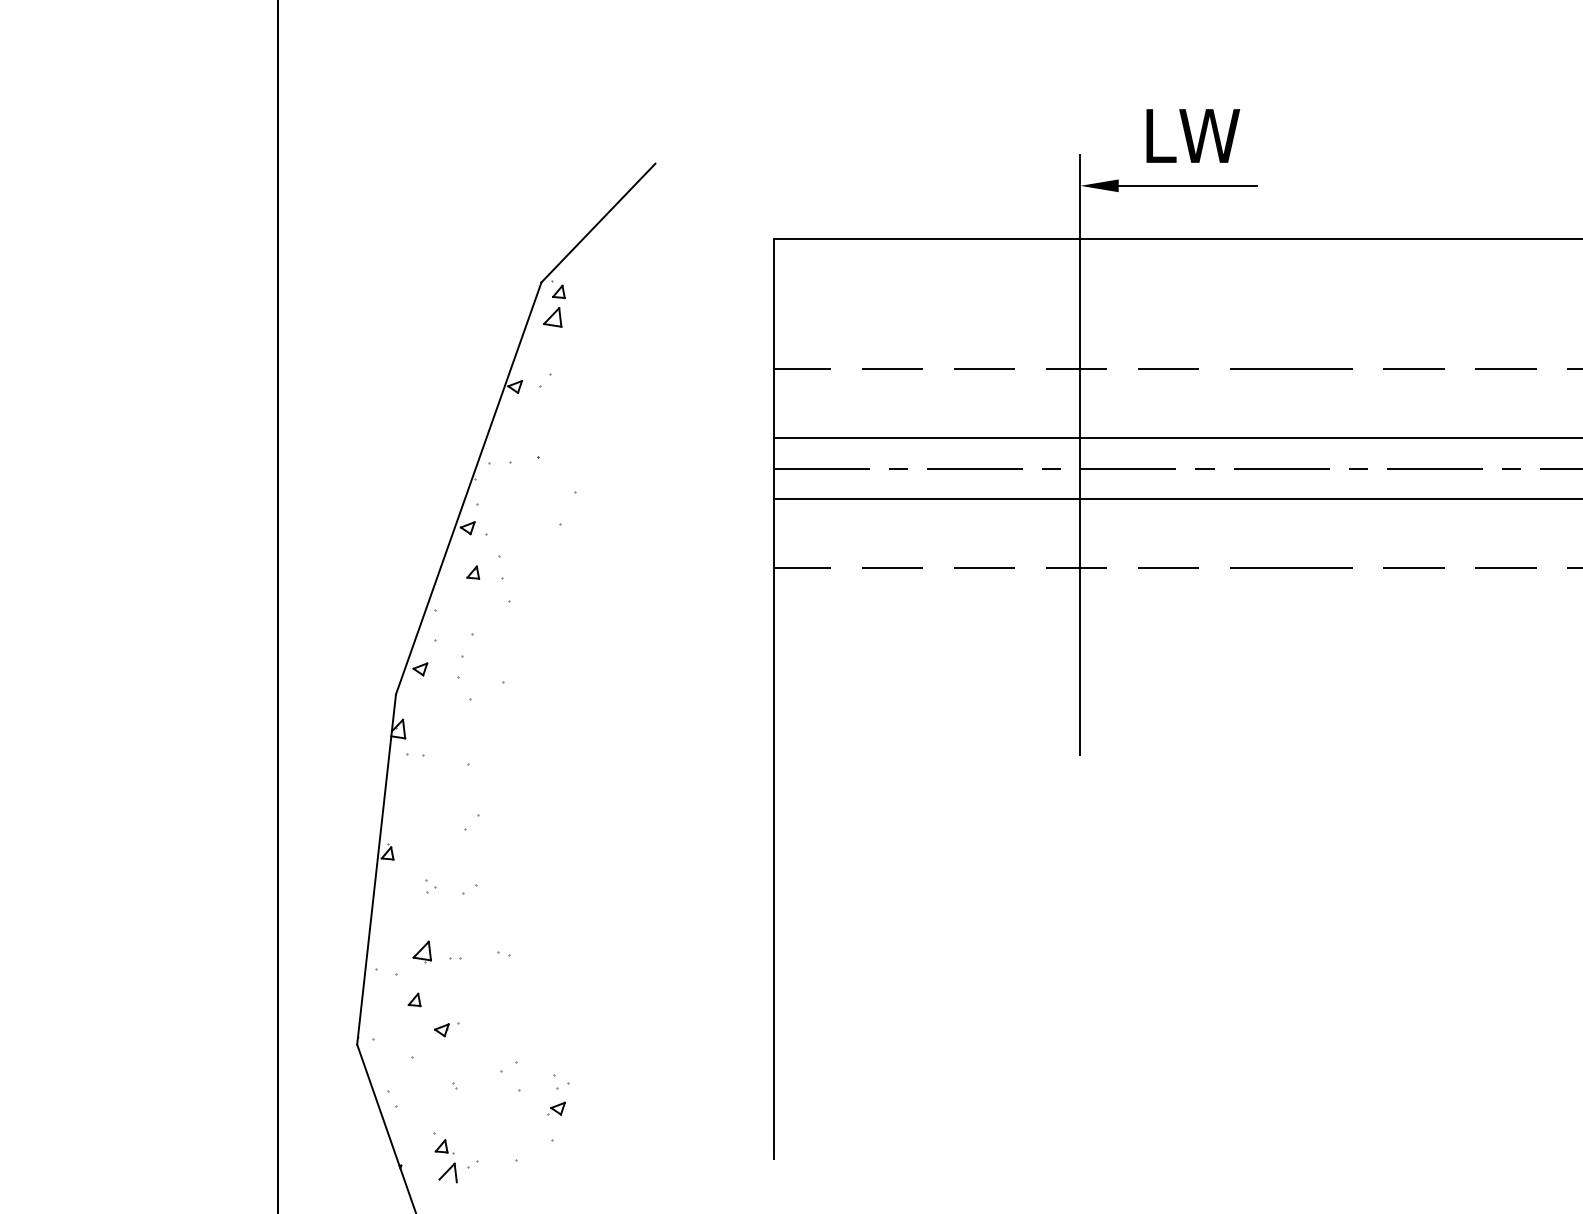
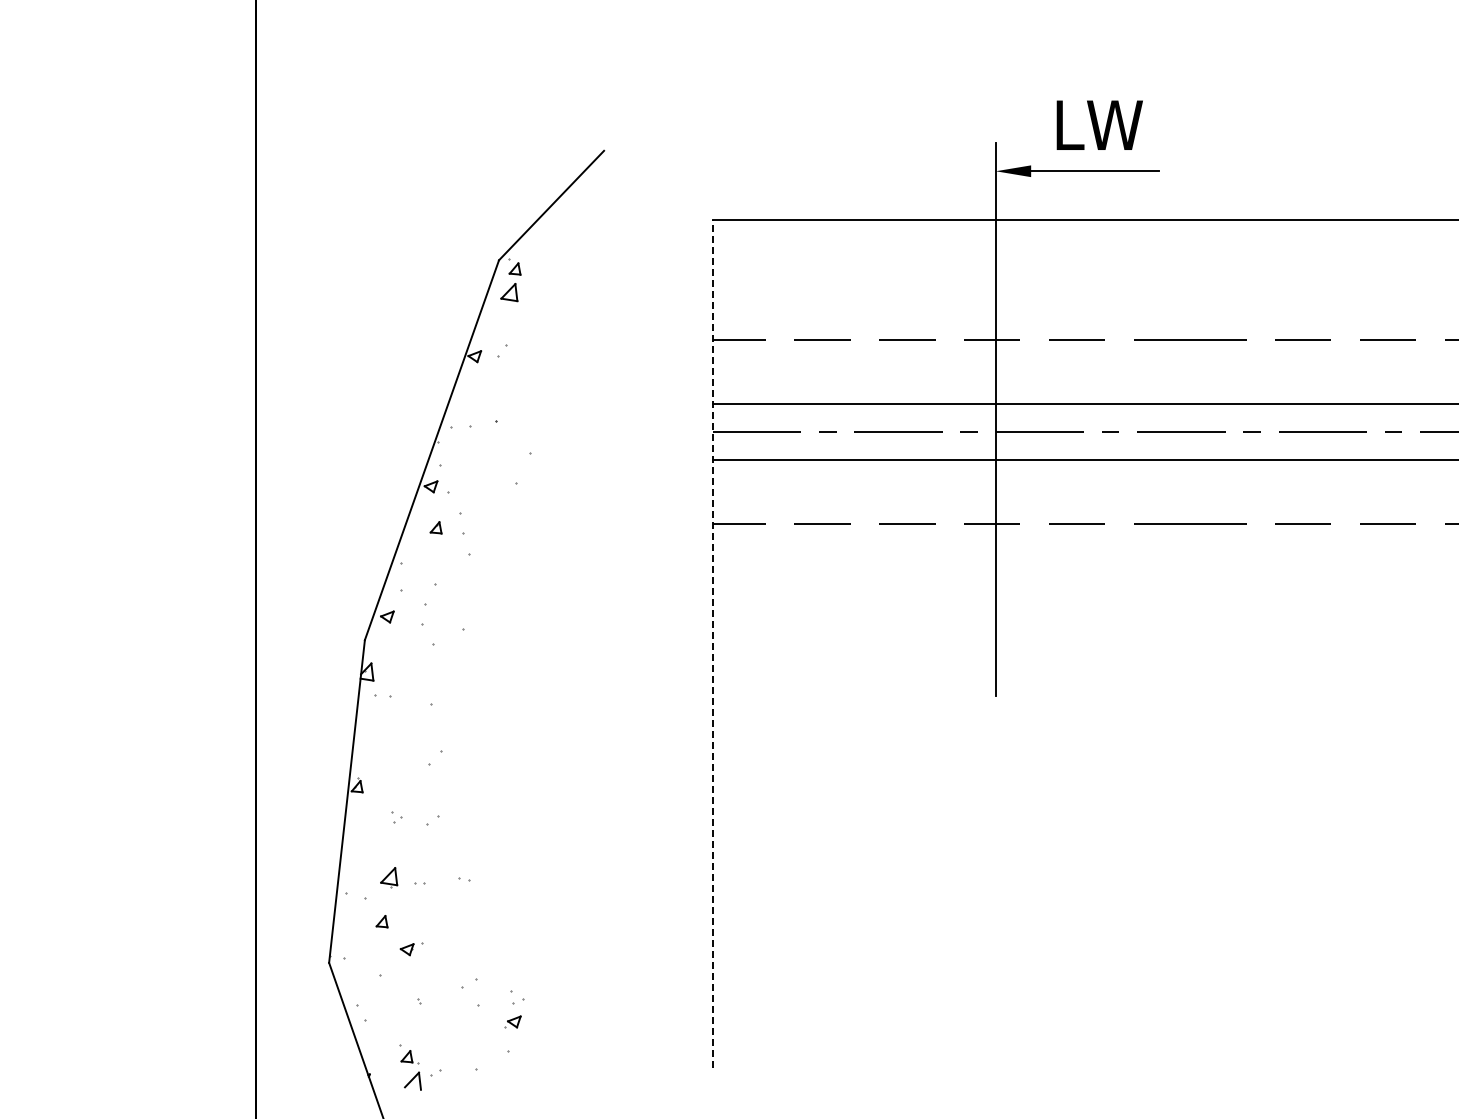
line: (774, 698) -> (713, 643), solid -> dashed

